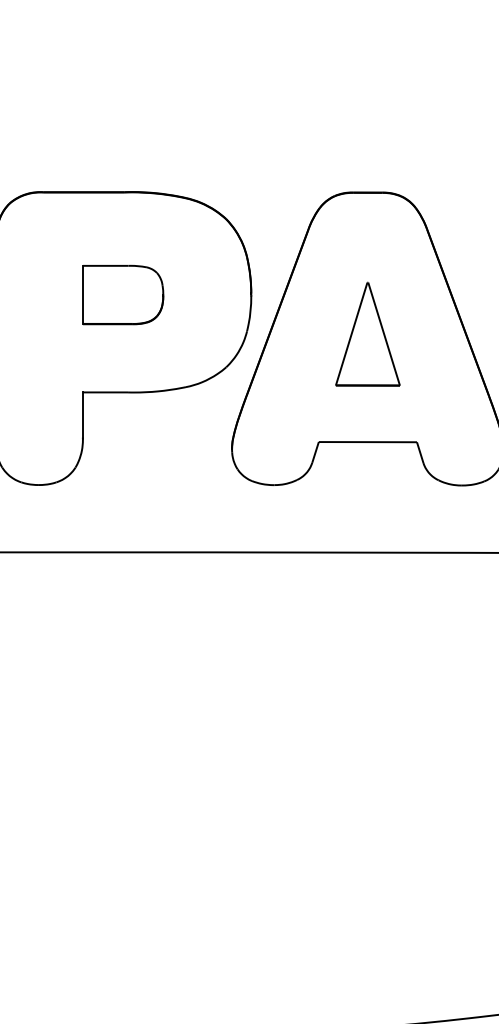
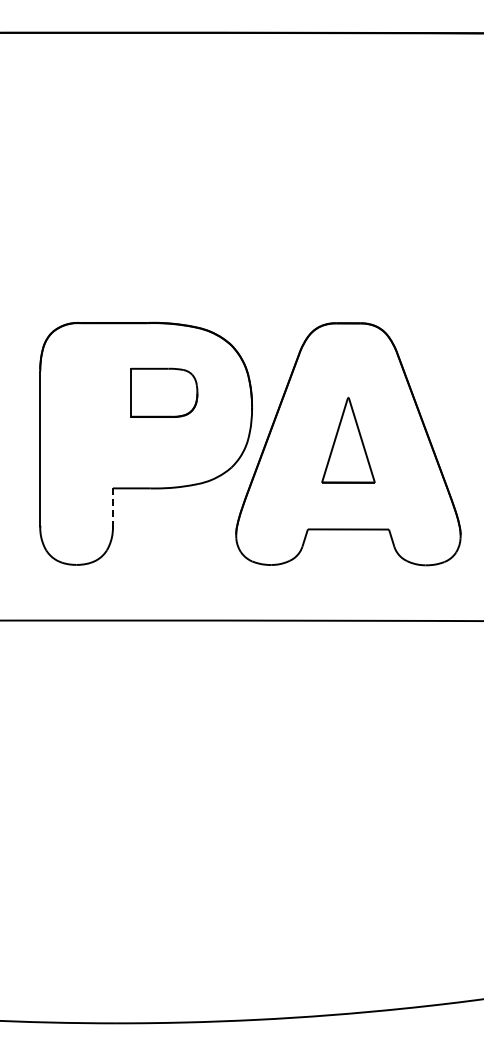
part: (123, 294) -> (164, 392), moved
line: (82, 415) -> (112, 507), solid -> dashed

